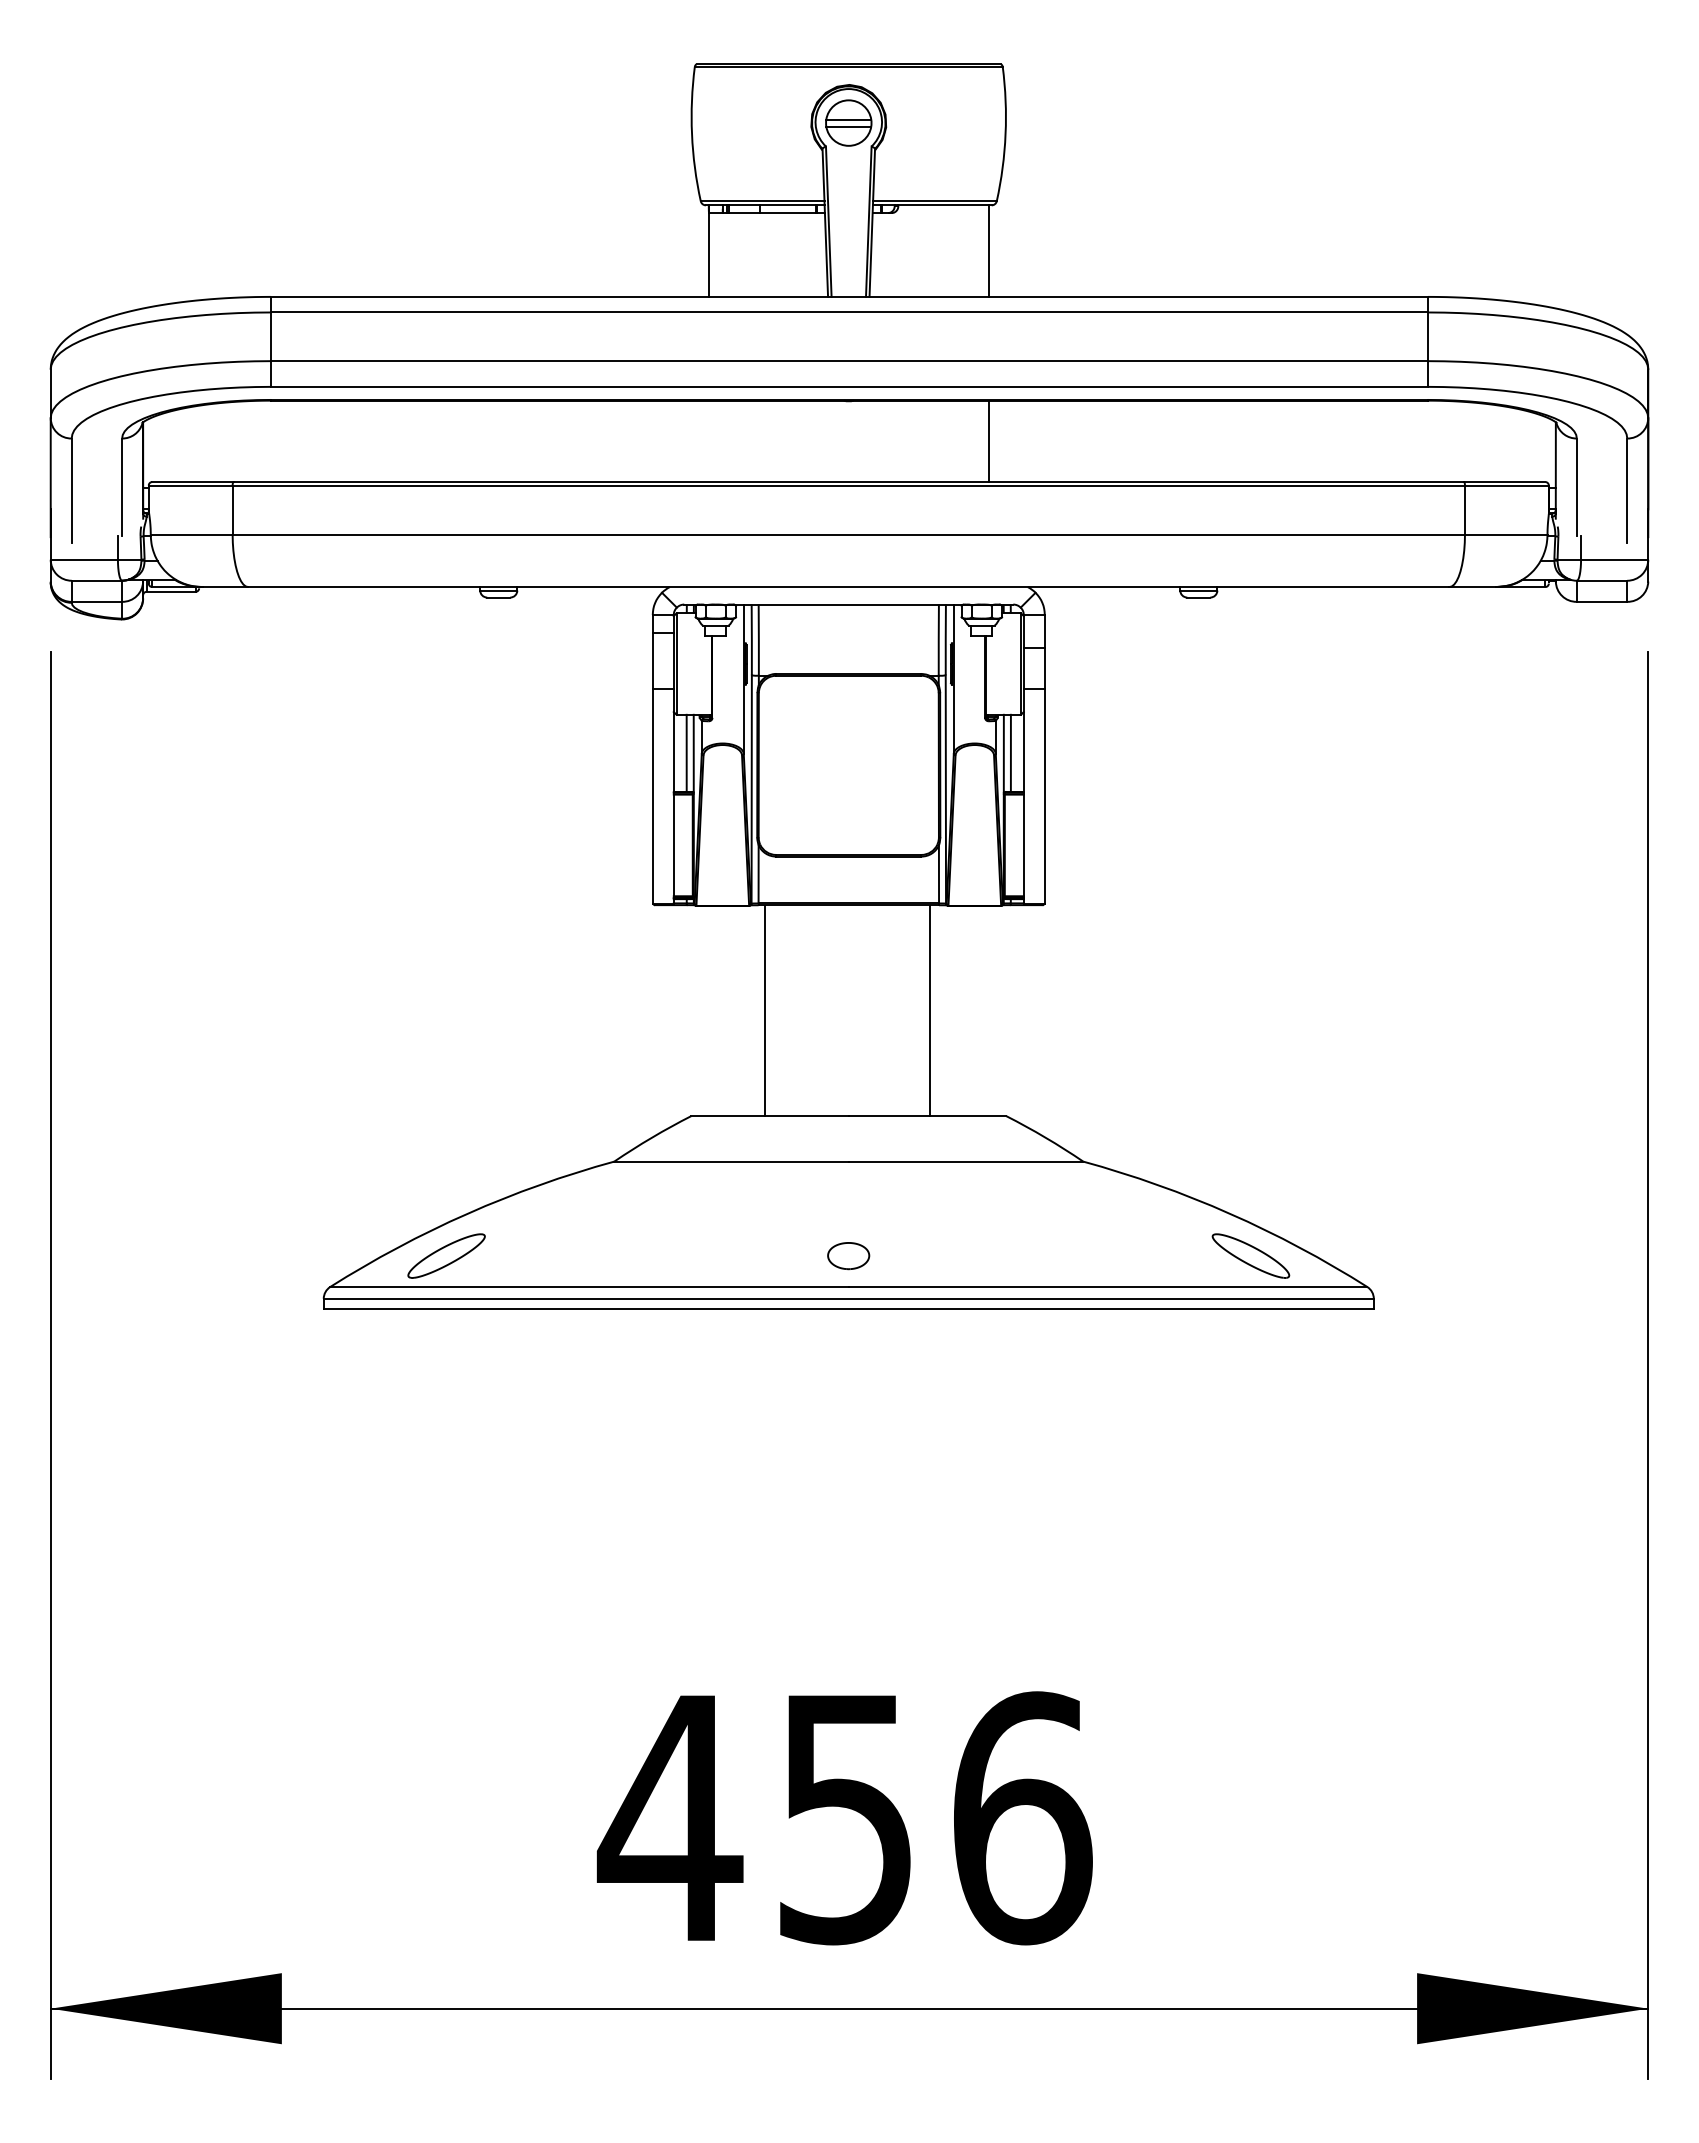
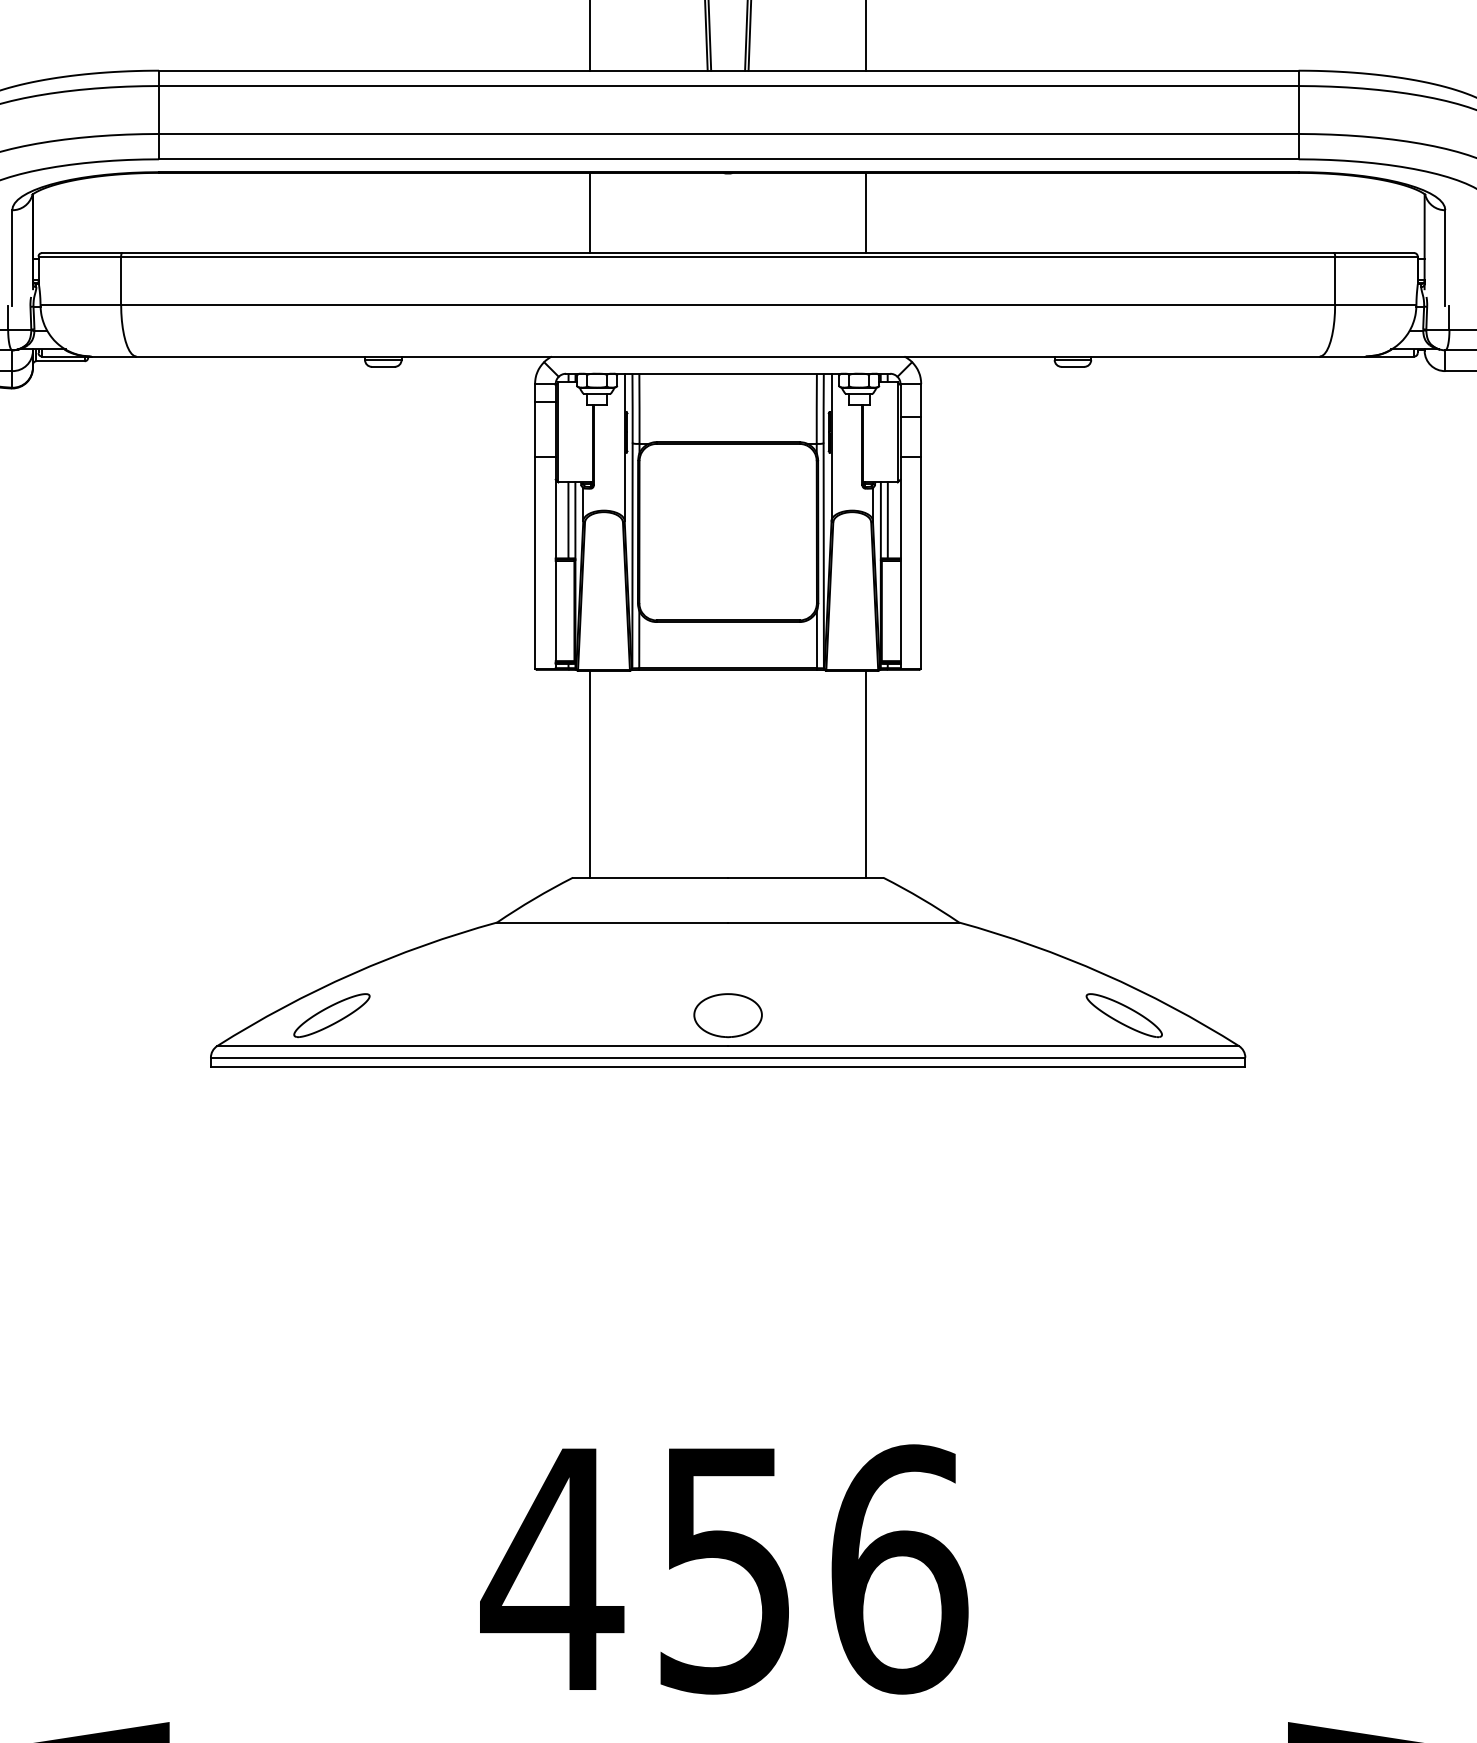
line: (708, 441) -> (589, 213), added
line: (764, 1010) -> (589, 773), moved
line: (929, 1010) -> (865, 773), moved
part: (848, 1255) -> (727, 1015), size x1.67

